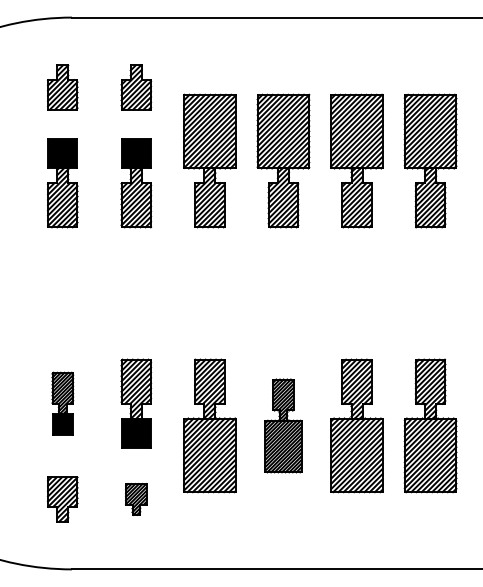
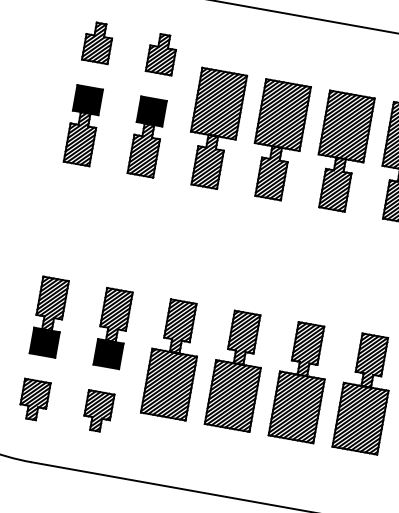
part: (62, 403) -> (49, 316), size x1.43
part: (283, 425) -> (237, 370), size x1.43
part: (136, 499) -> (98, 411), size x1.43

